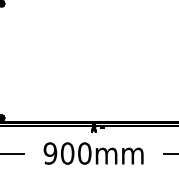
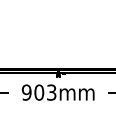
text: (84, 153) -> (51, 92), 900mm -> 903mm

